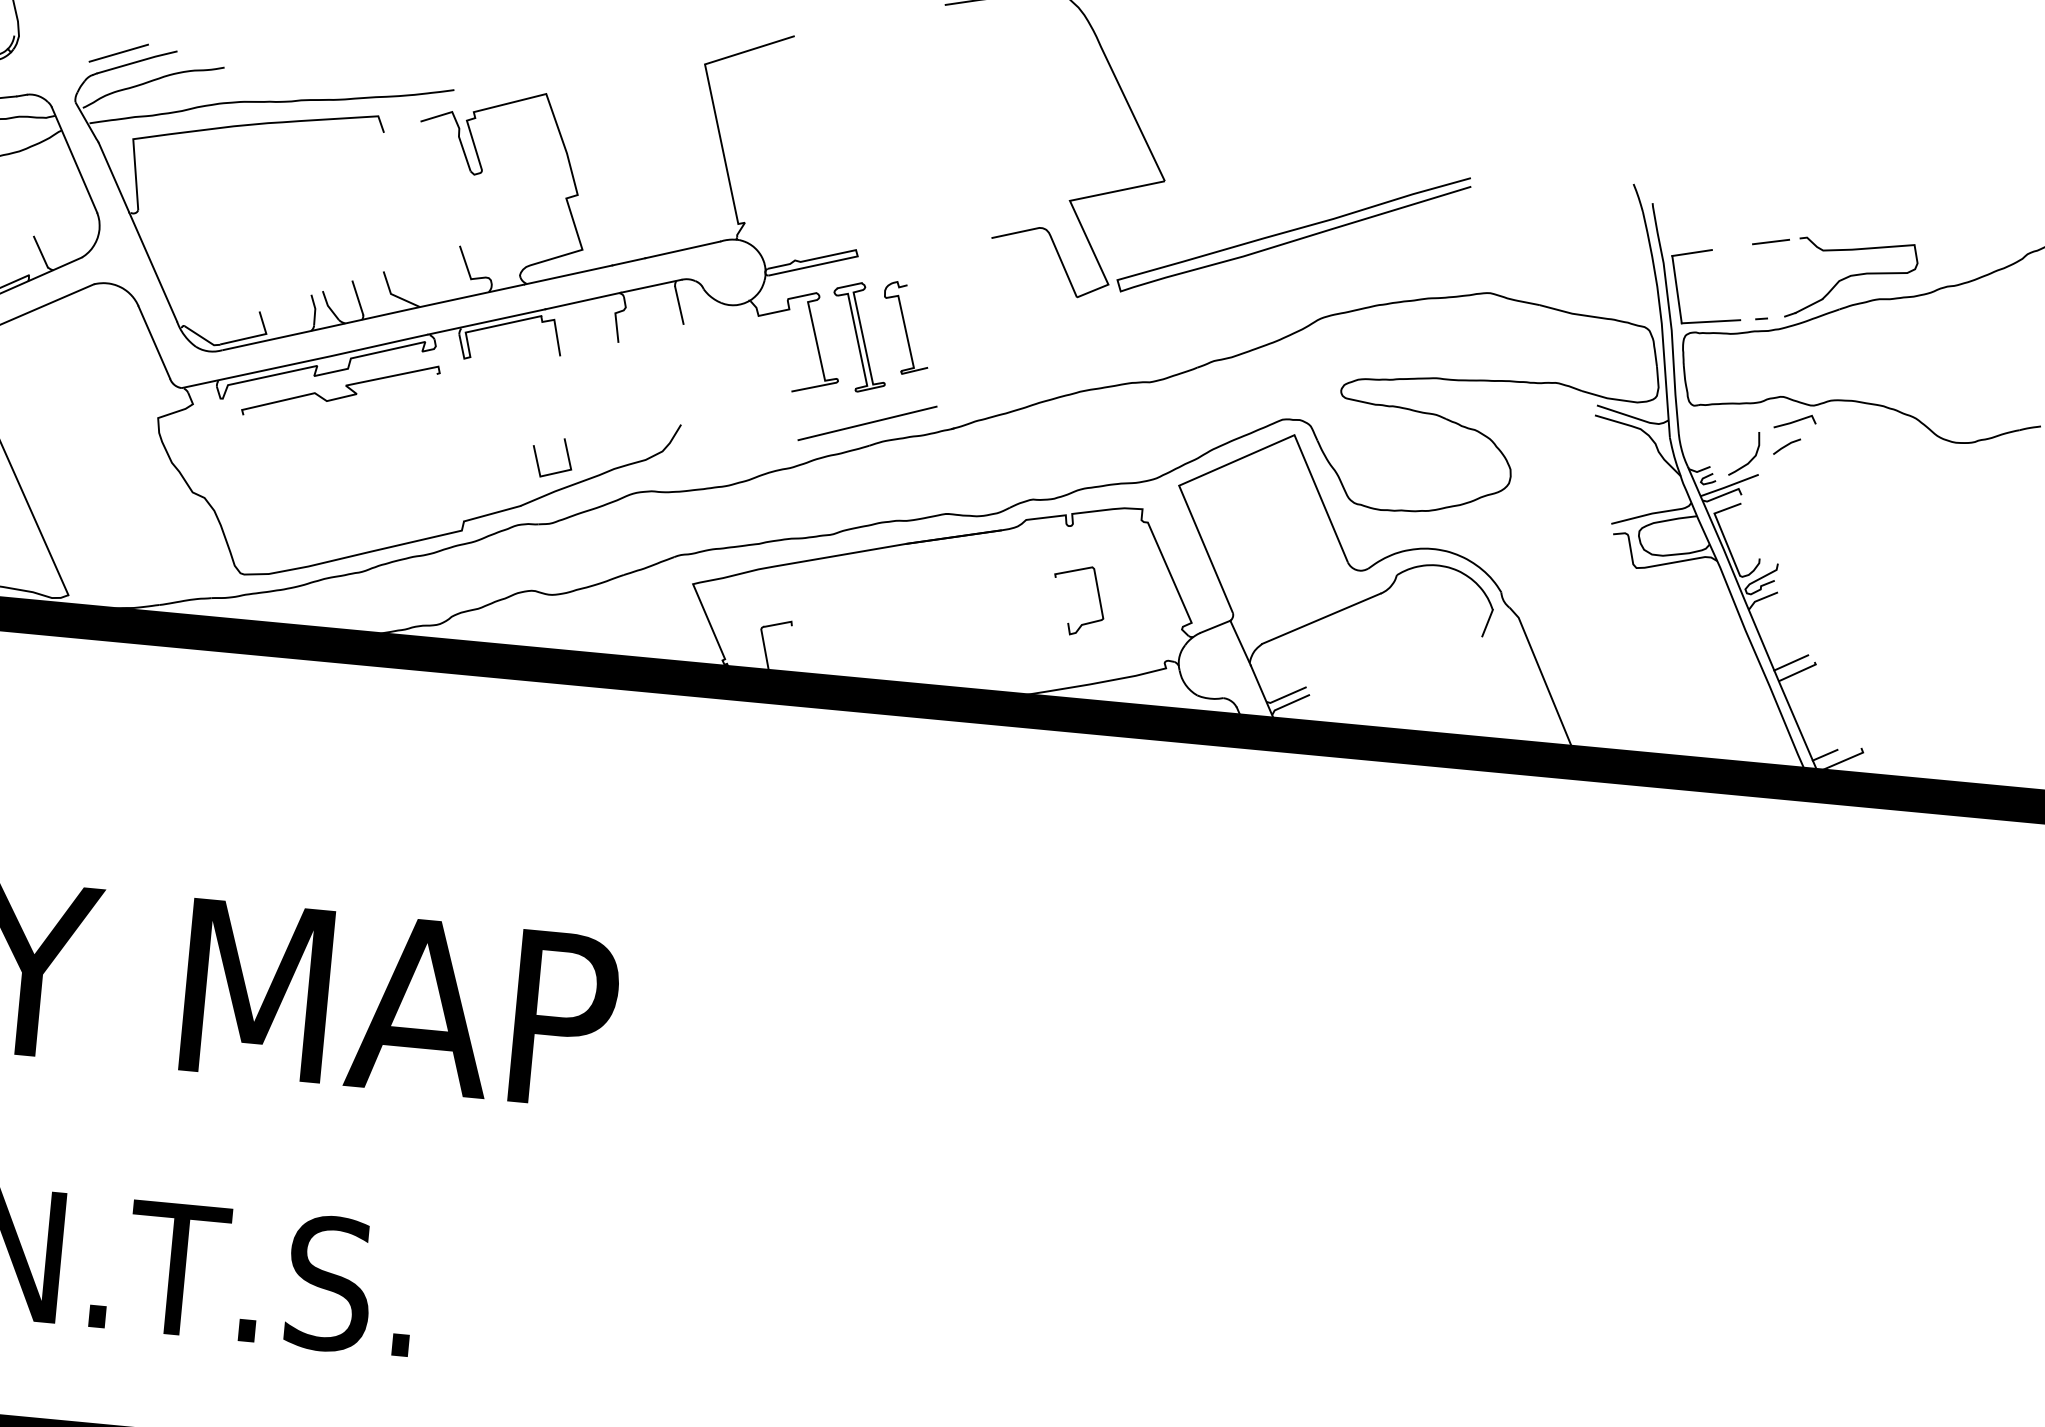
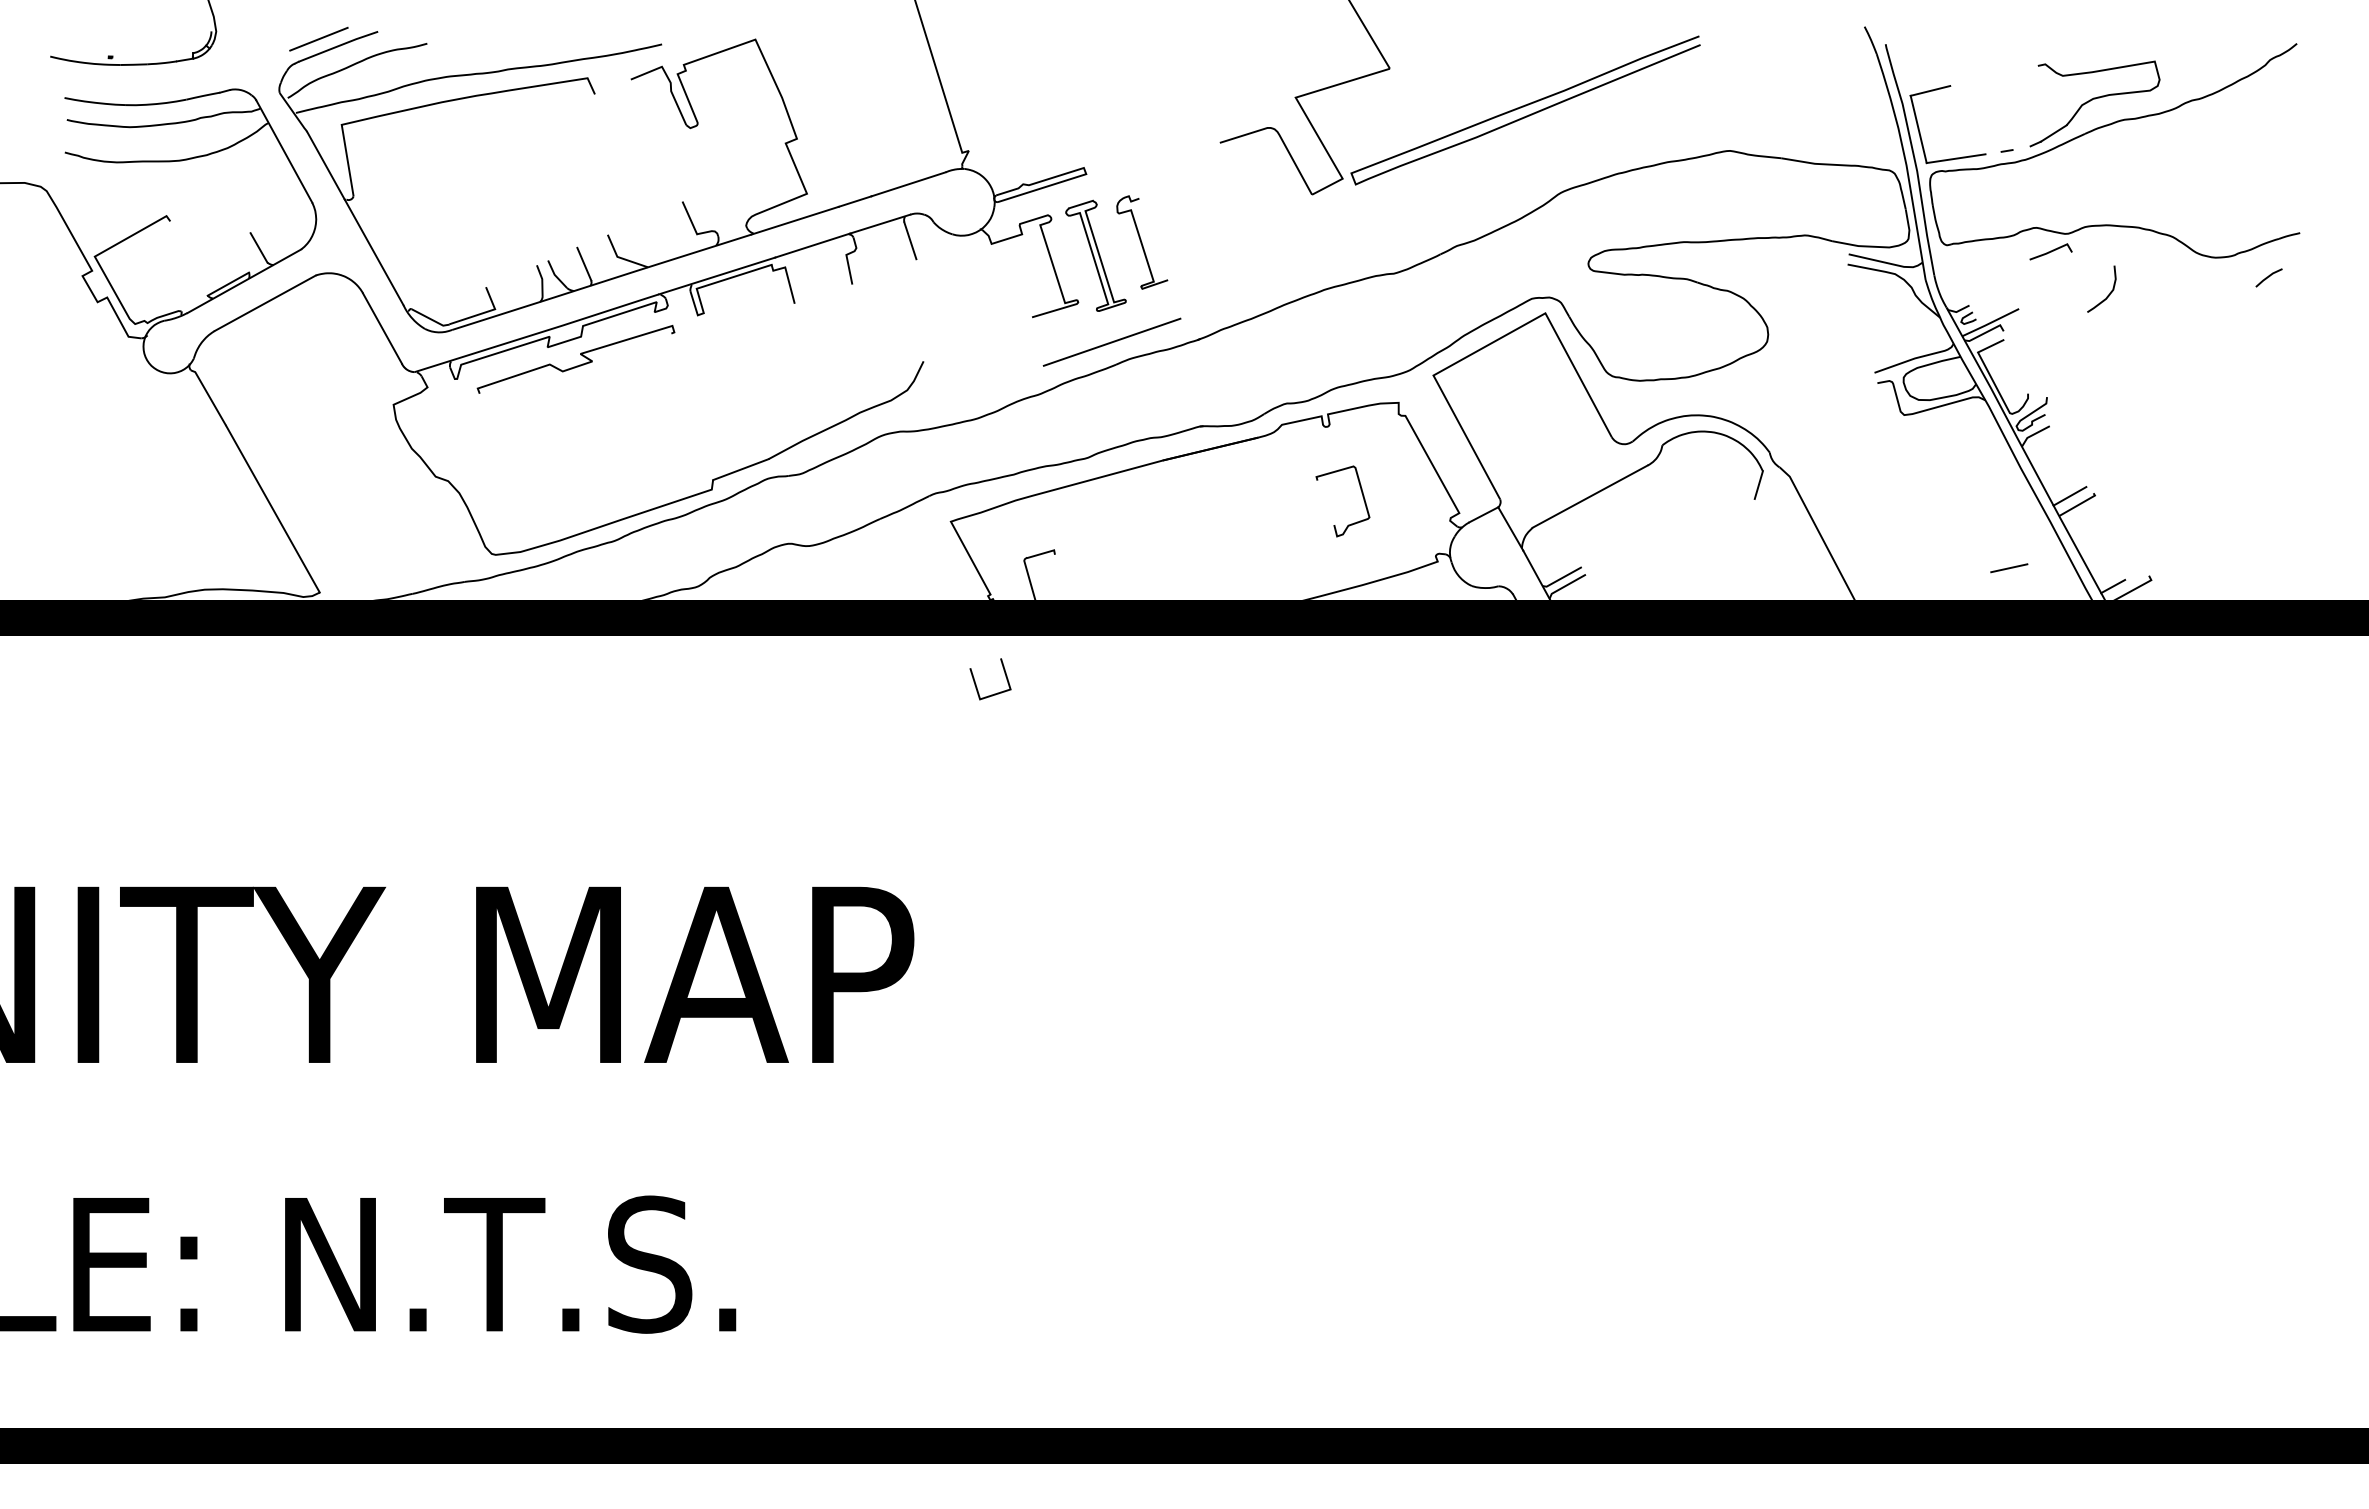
line: (1771, 242) -> (2009, 568), moved
line: (1786, 446) -> (2268, 277), moved
curve: (1750, 459) -> (2108, 294), moved
line: (555, 472) -> (994, 693), moved

